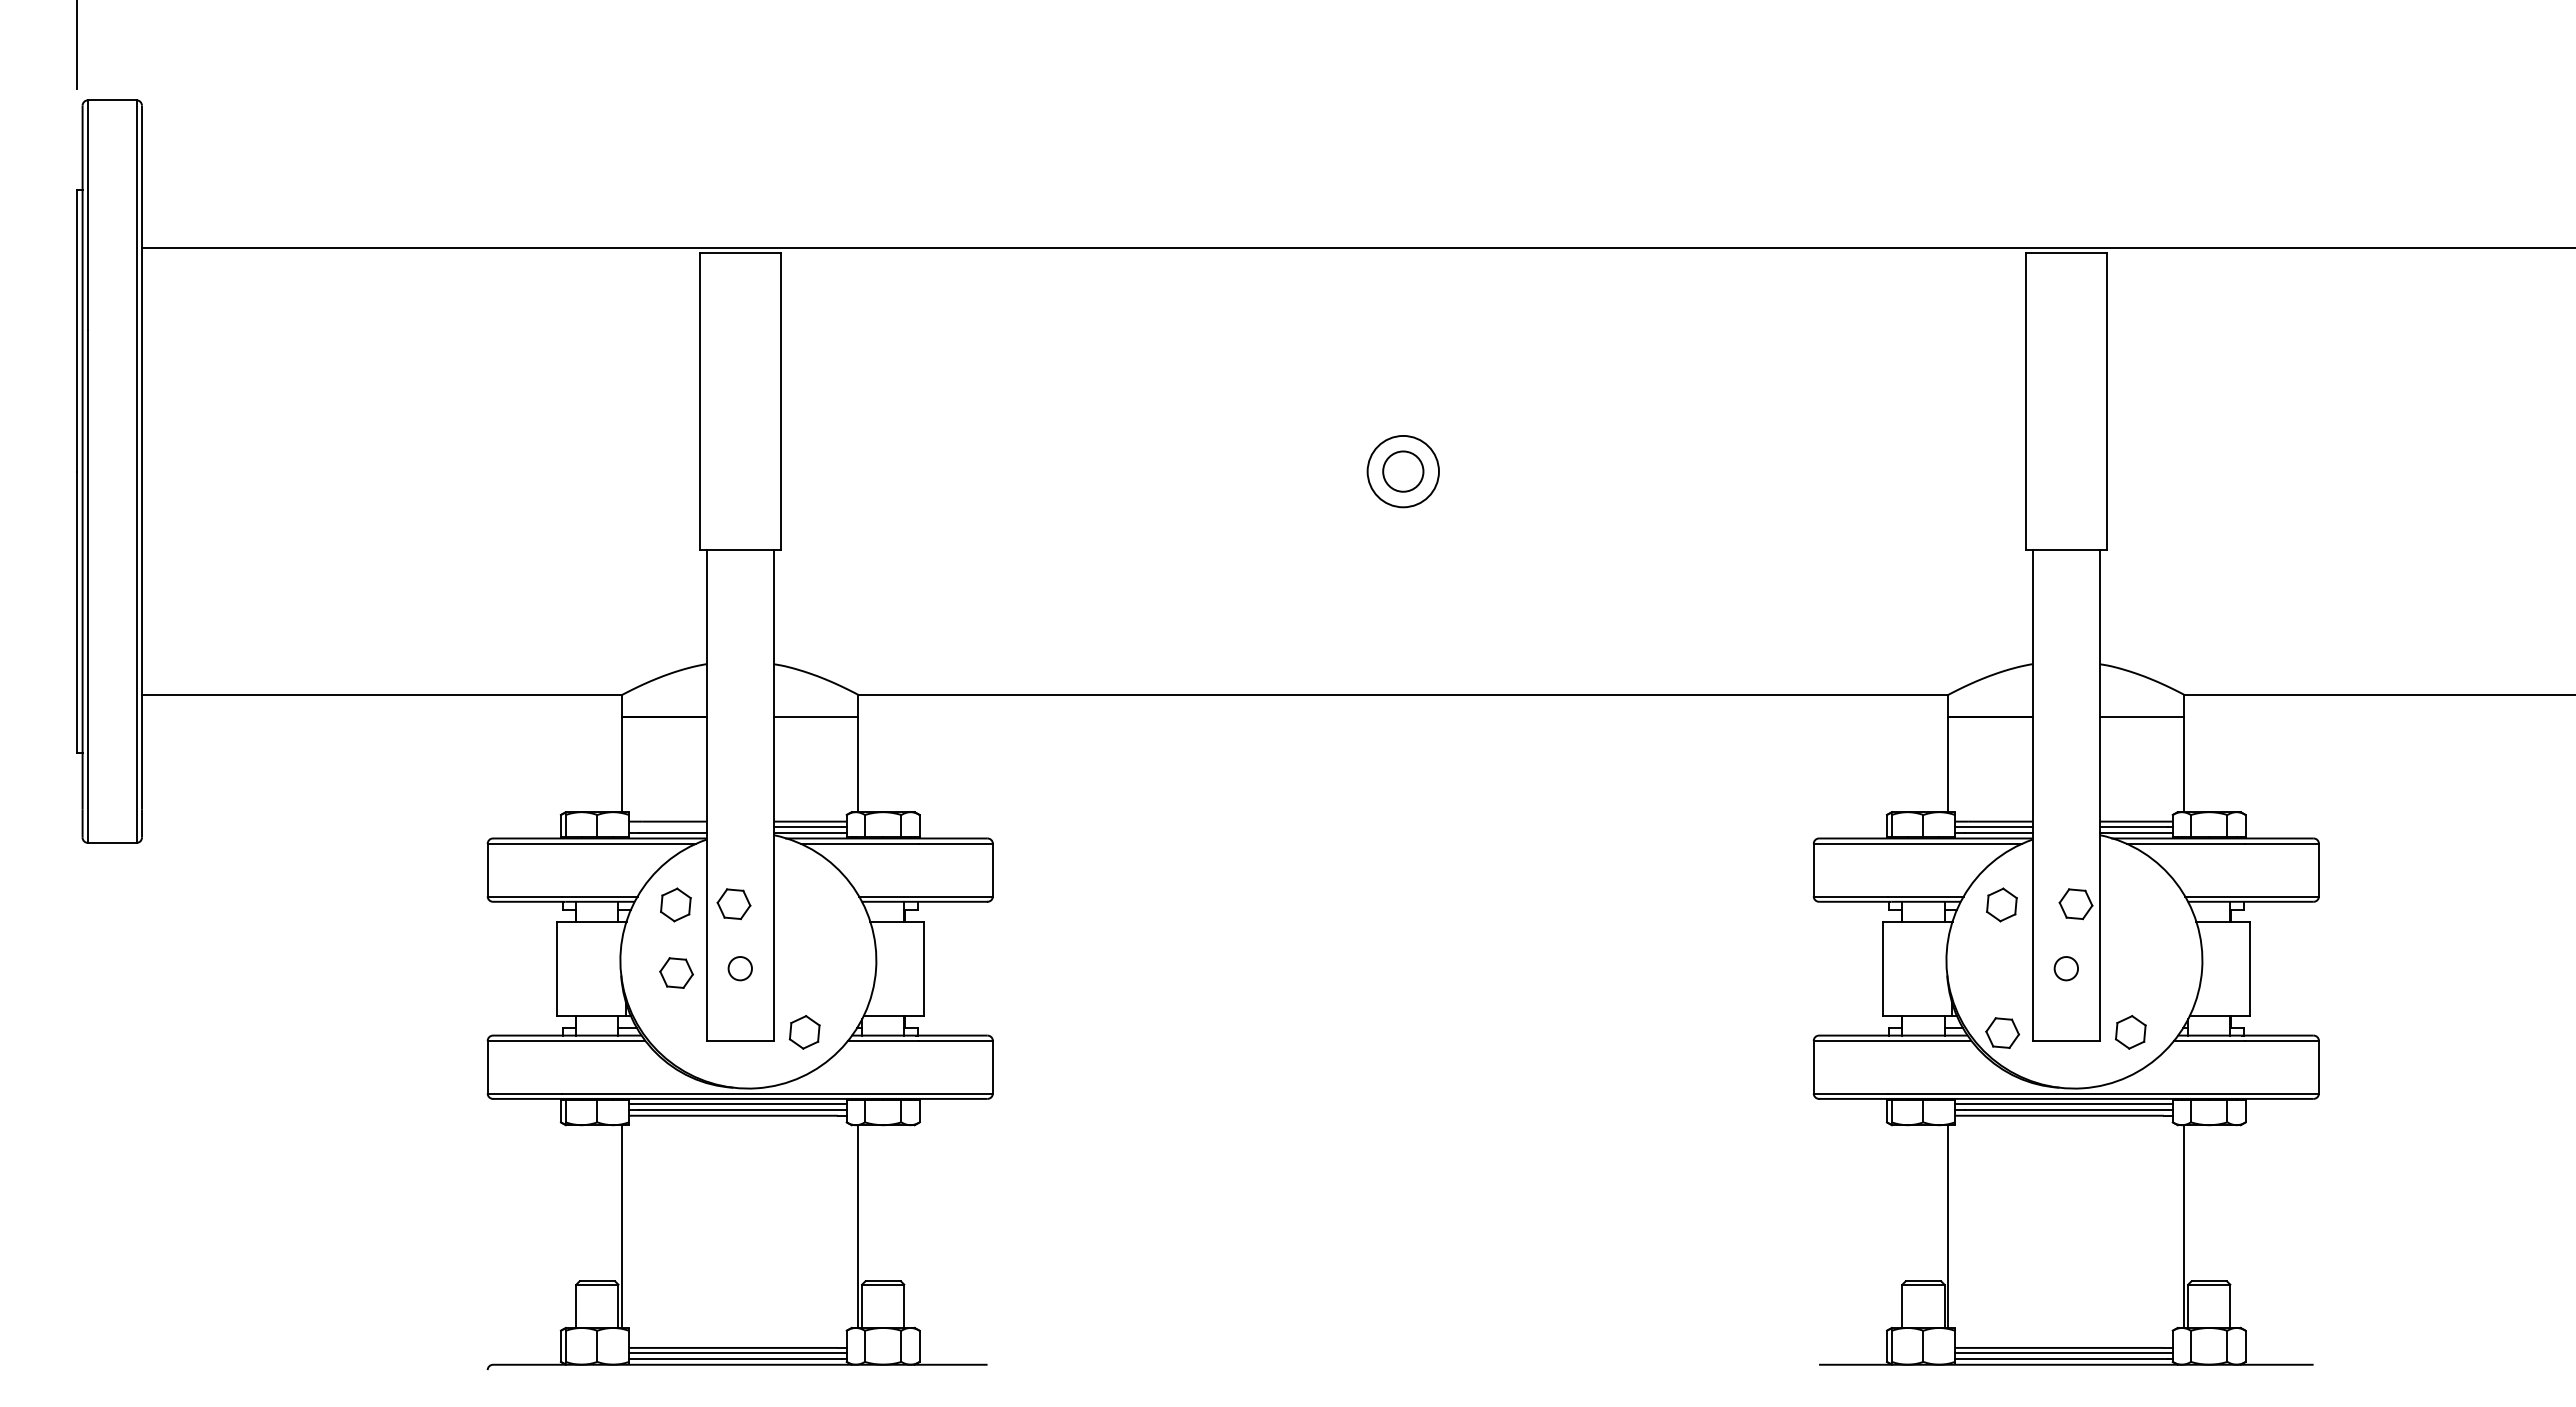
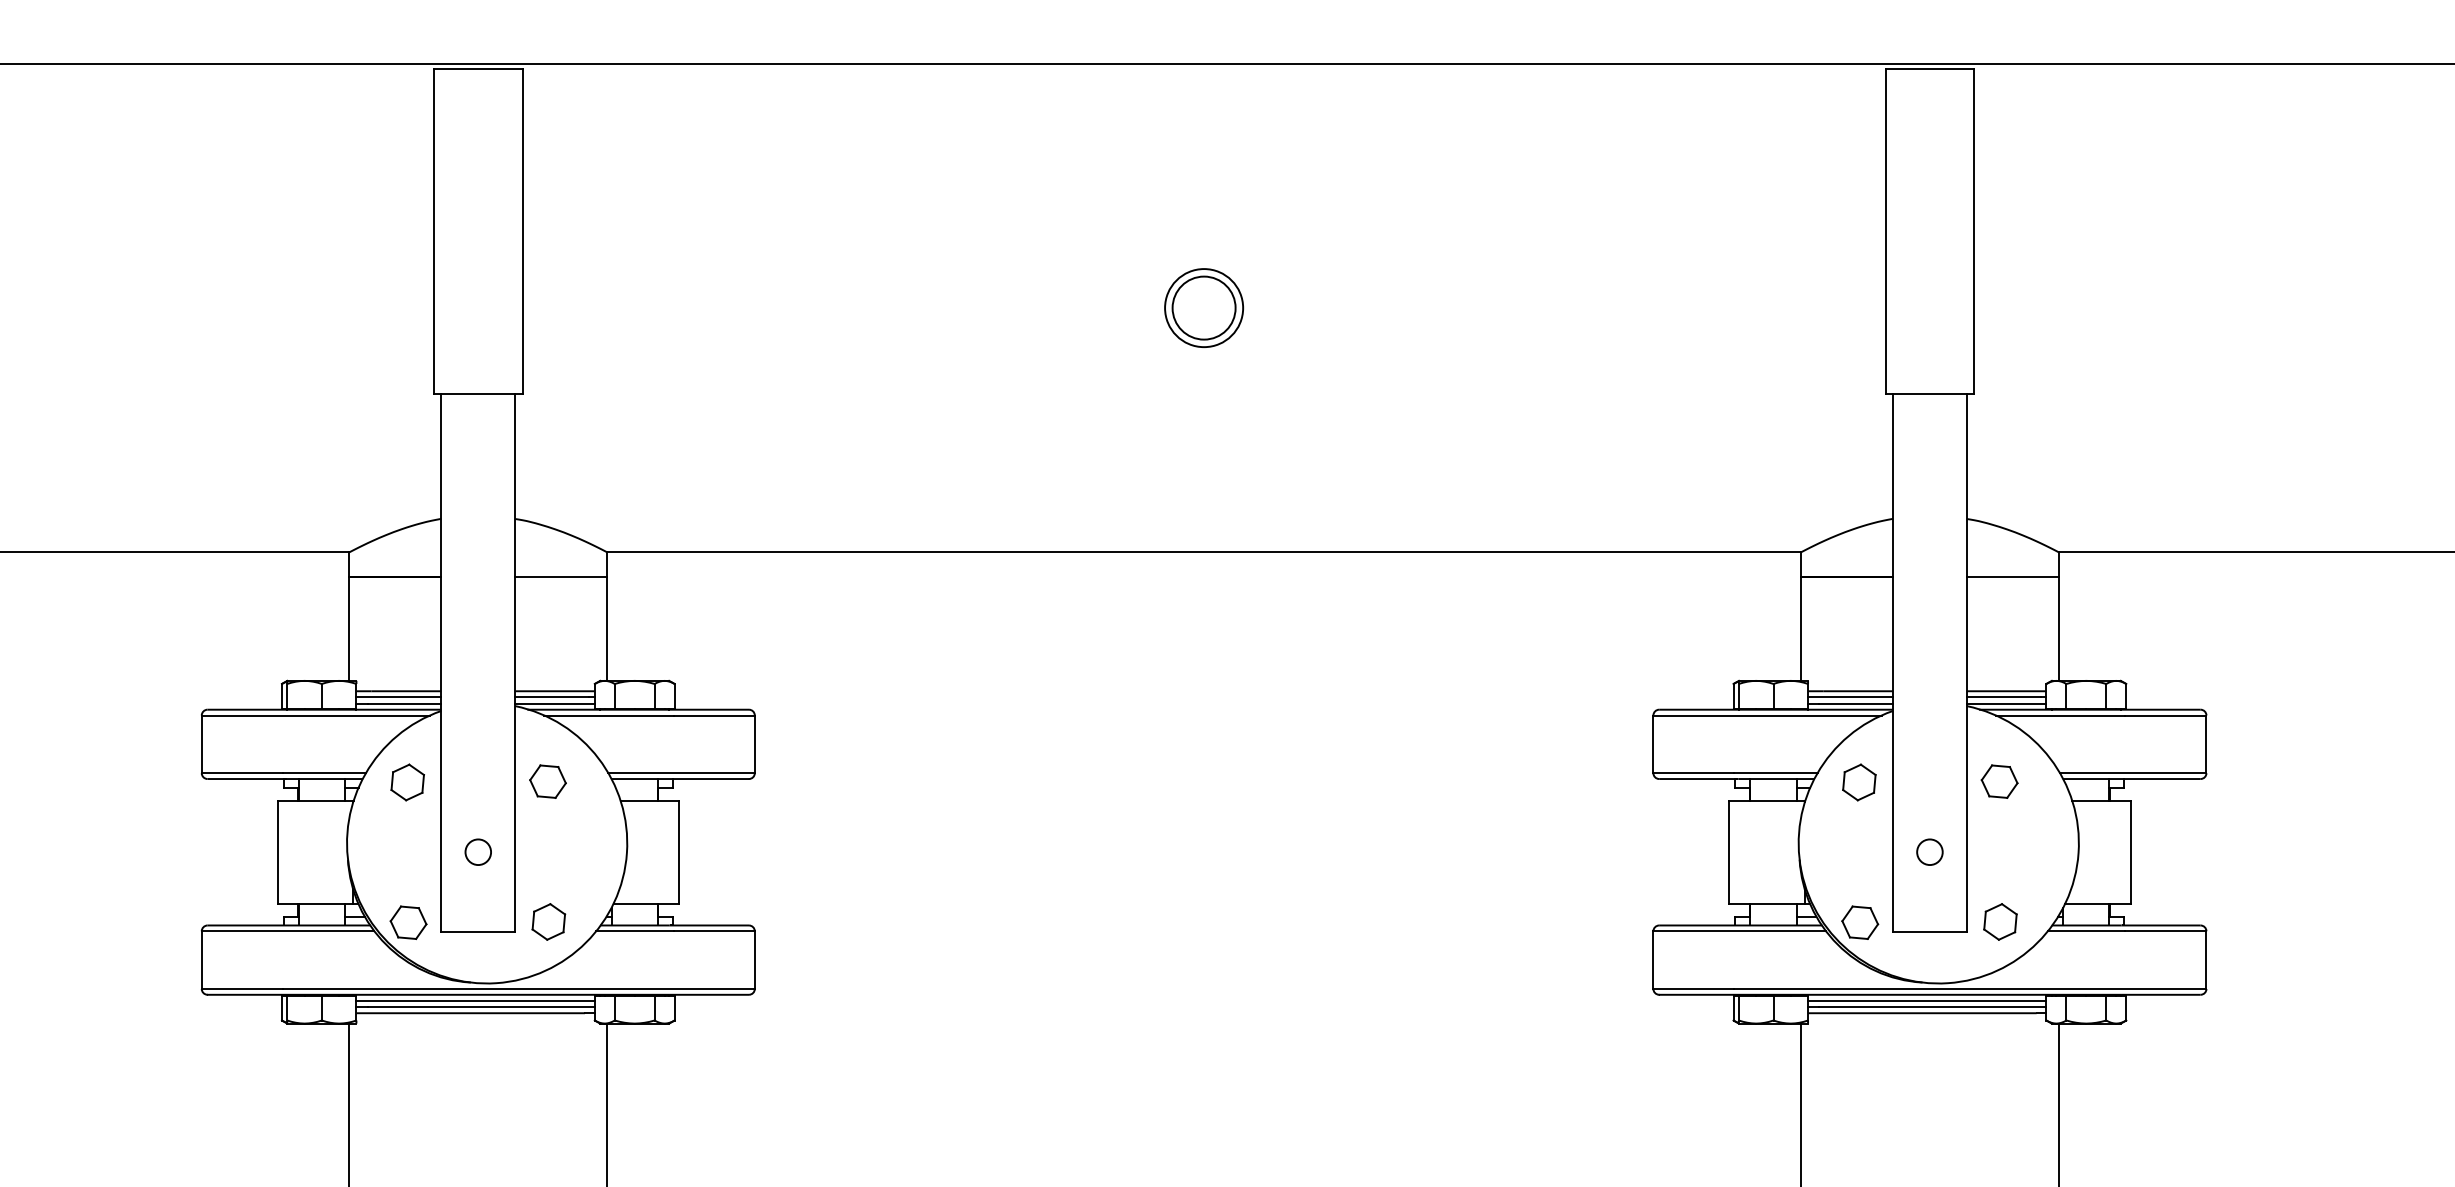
circle: (1403, 471) -> (1204, 307), size x1.43
line: (667, 826) -> (398, 696), added
part: (733, 904) -> (547, 781), moved
part: (2075, 904) -> (1999, 781), moved
part: (676, 972) -> (408, 922), moved

